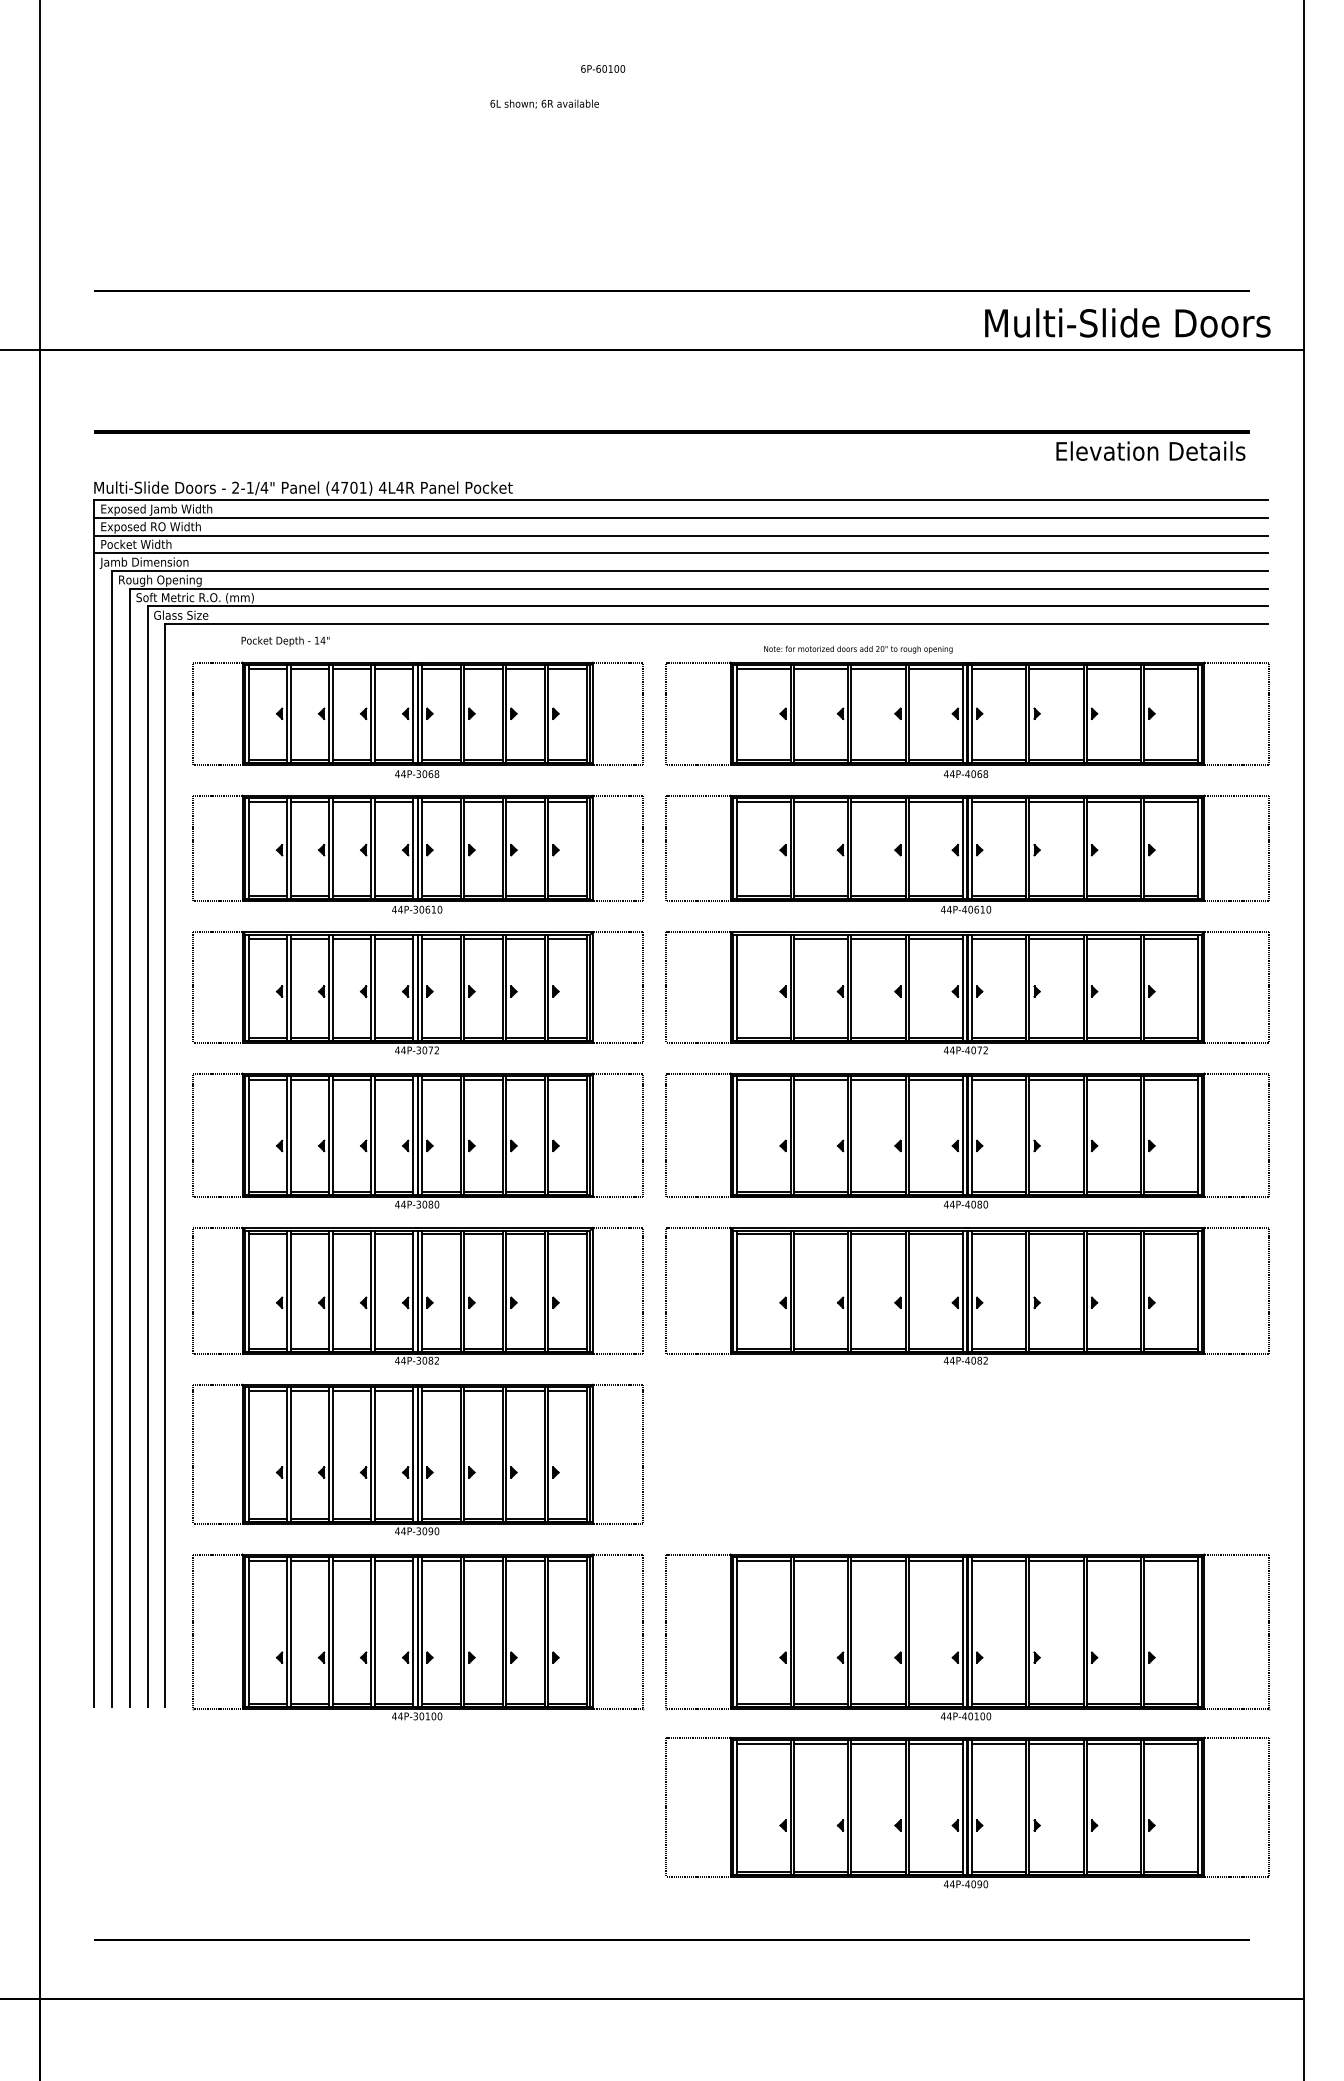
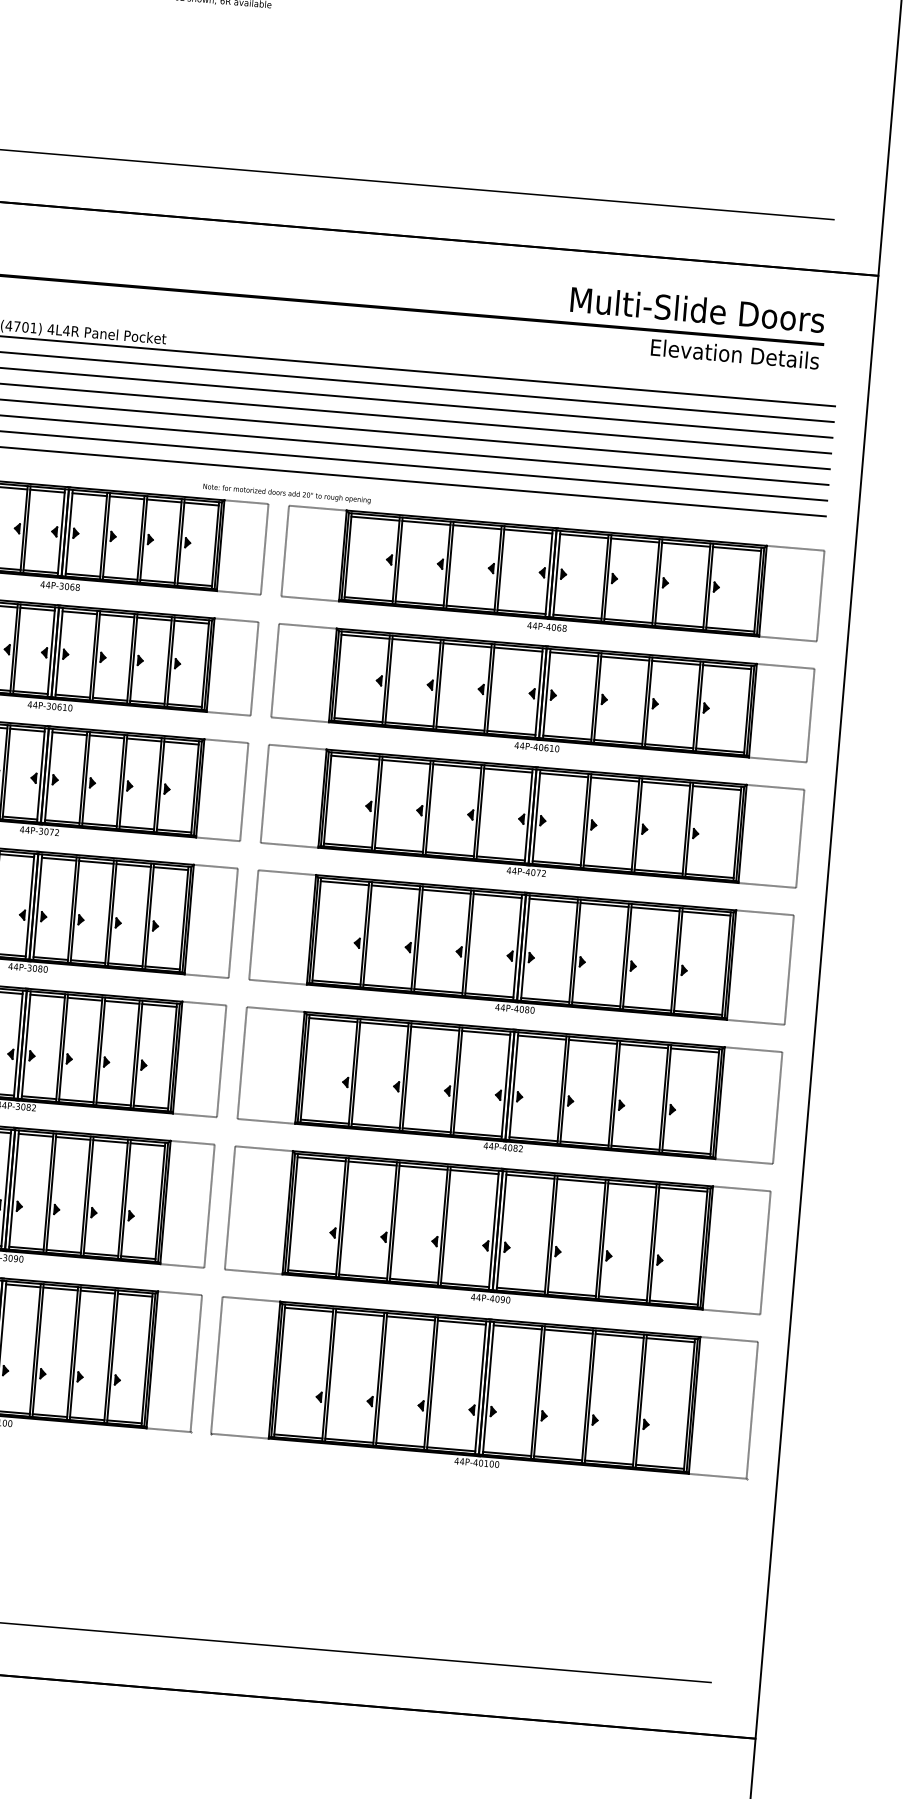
text: (1127, 322) -> (697, 309), moved
text: (858, 649) -> (287, 493), moved
line: (763, 938) -> (355, 757), added
part: (967, 1812) -> (497, 1235), moved

